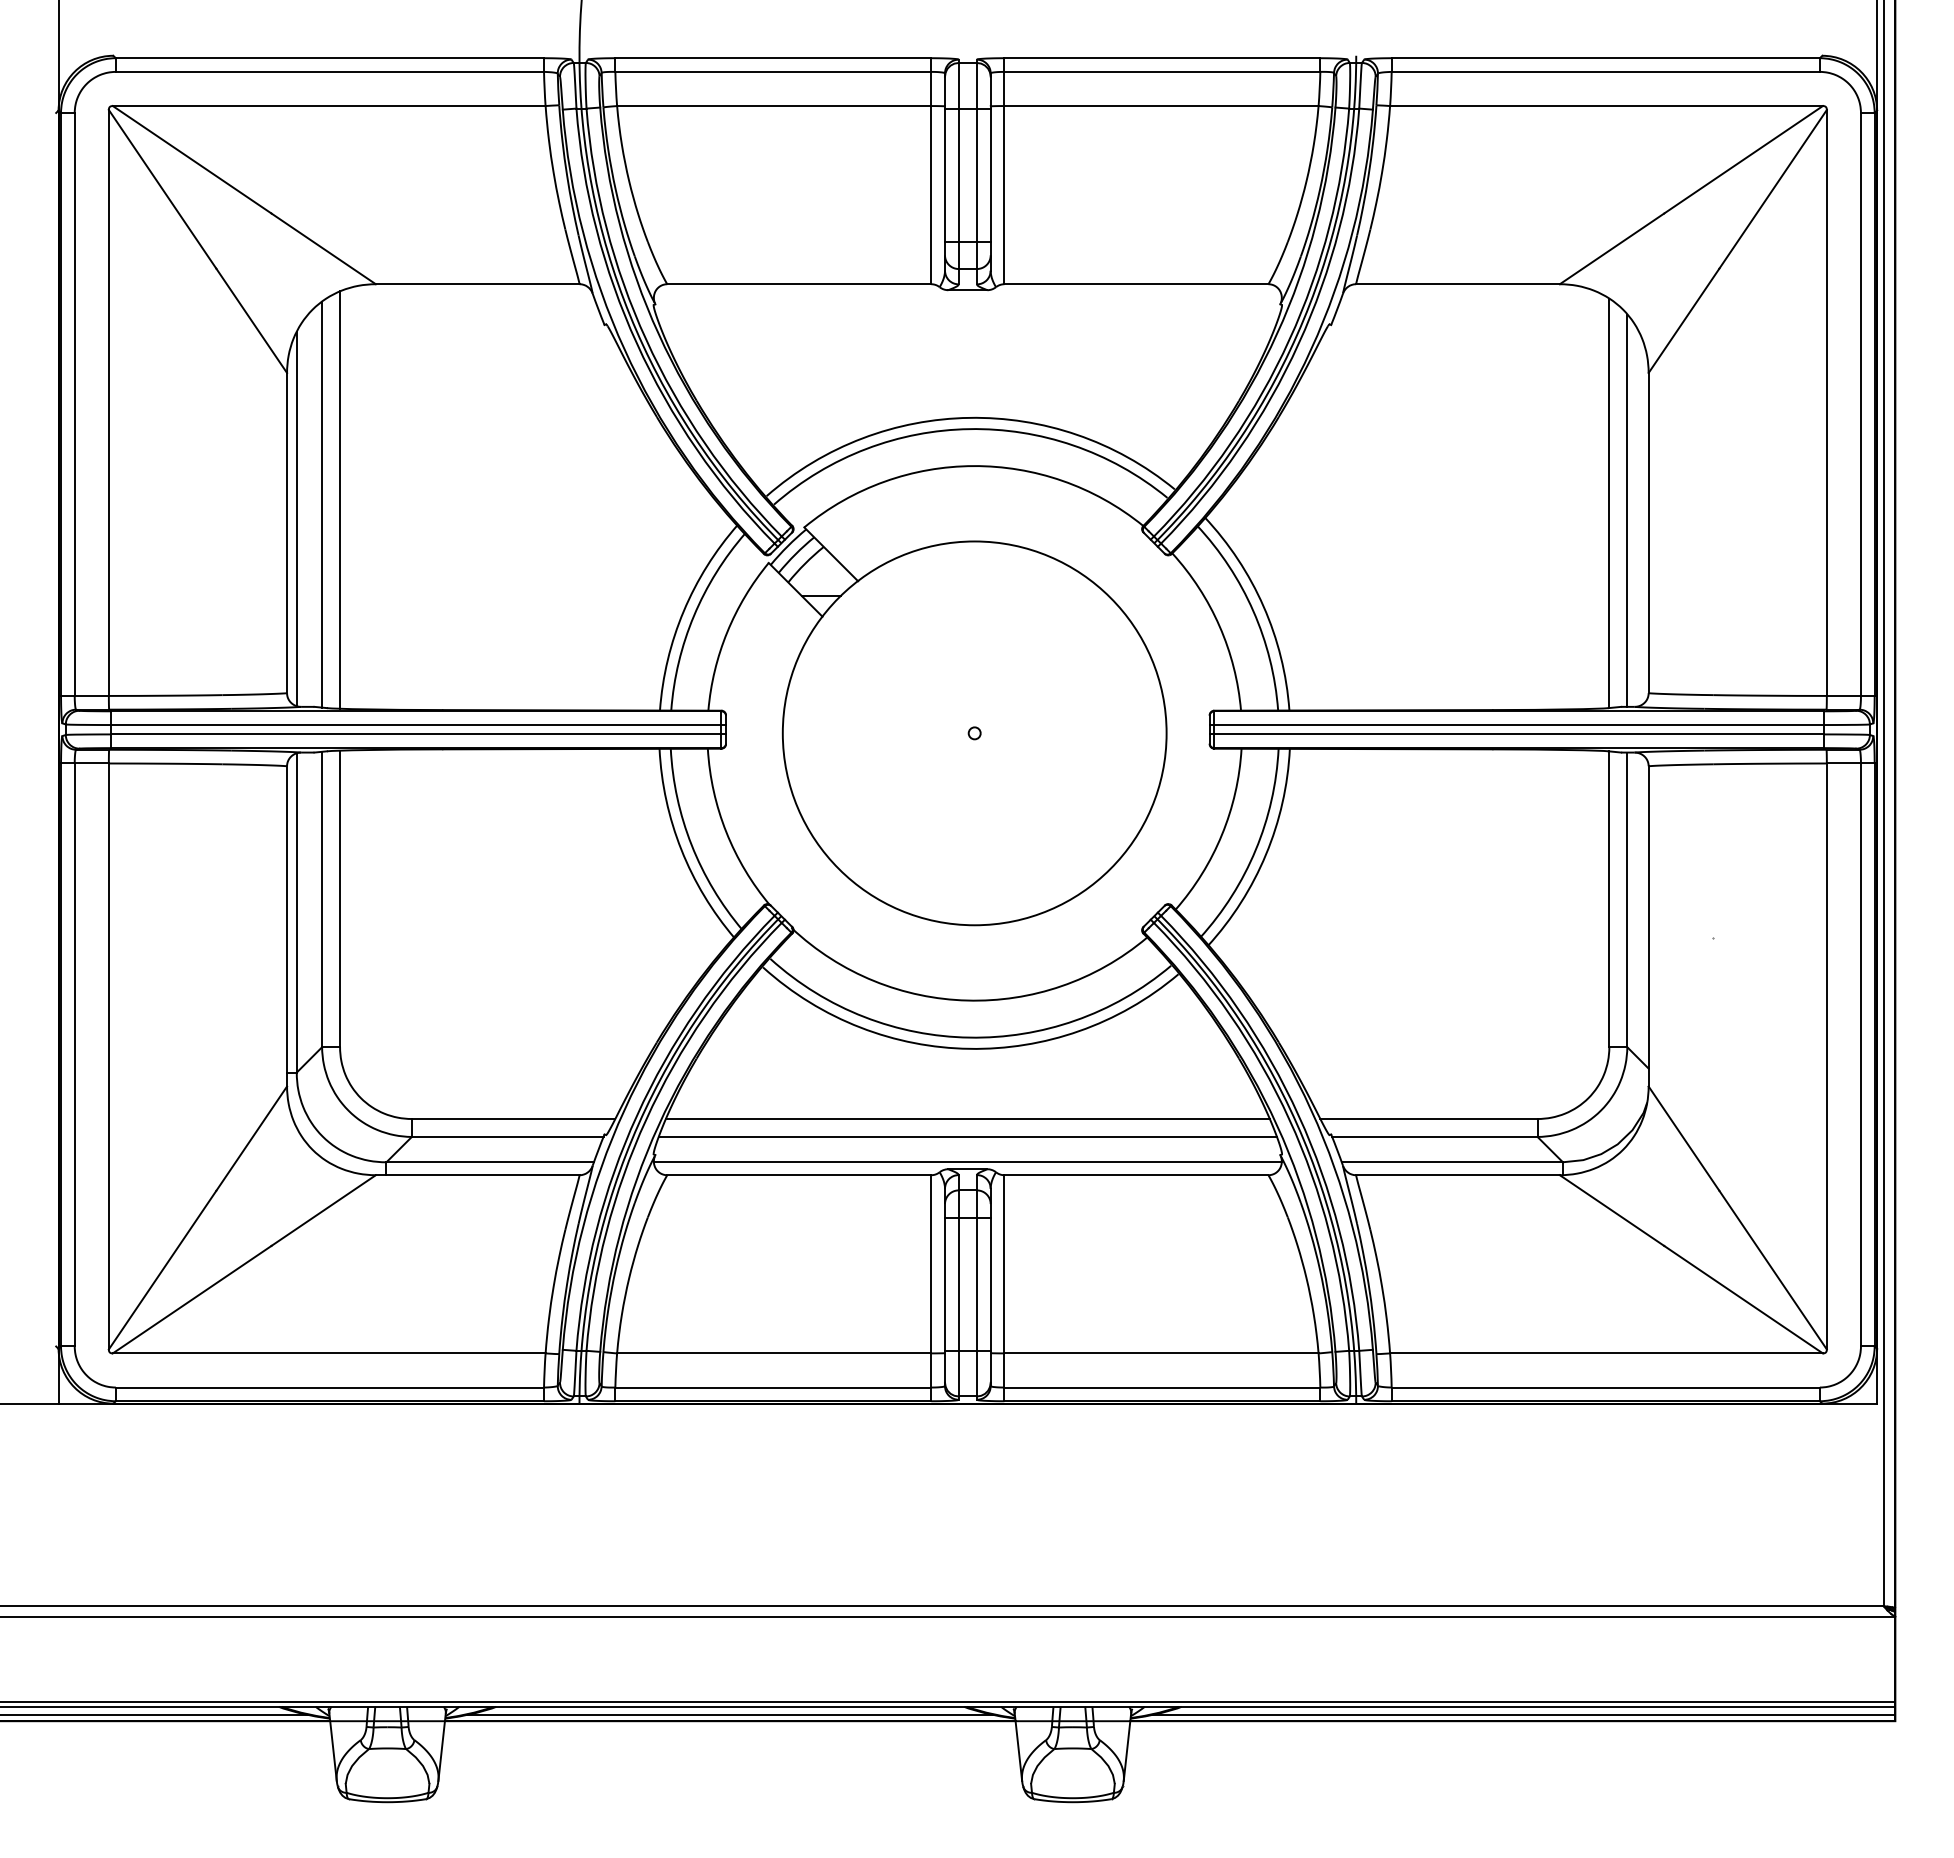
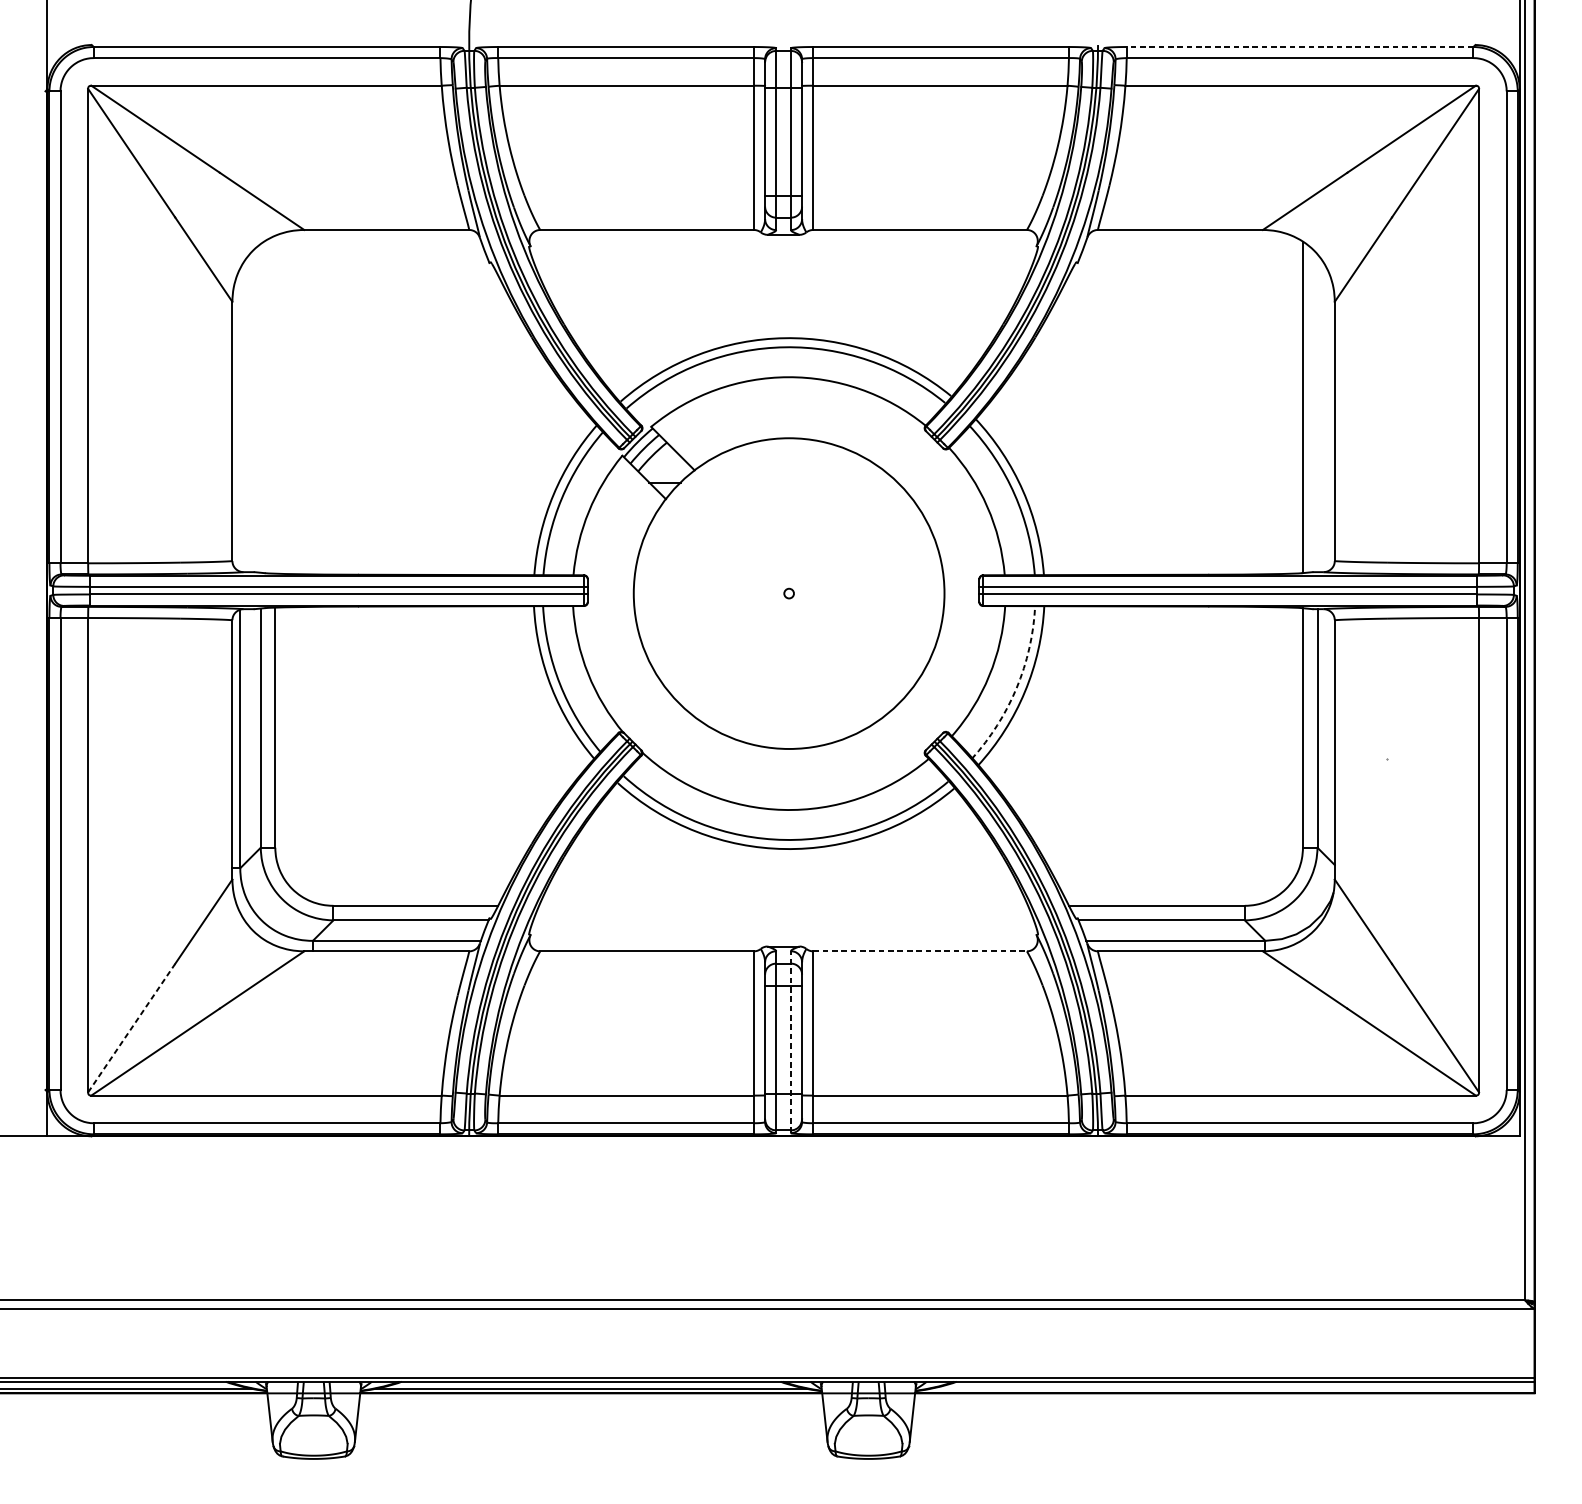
line: (1605, 58) -> (1299, 47), solid -> dashed
line: (340, 499) -> (275, 404), removed
line: (322, 504) -> (261, 408), removed
line: (1627, 510) -> (1317, 413), removed
line: (296, 519) -> (240, 420), removed
arc: (1255, 850) -> (1016, 688), solid -> dashed
line: (967, 1119) -> (783, 906), removed
line: (967, 1136) -> (783, 919), removed
line: (967, 1162) -> (783, 941), removed
line: (1136, 1175) -> (920, 951), solid -> dashed
line: (162, 1270) -> (131, 1028), solid -> dashed
line: (976, 1286) -> (790, 1041), solid -> dashed
line: (1522, 1715) -> (1232, 1388), removed

